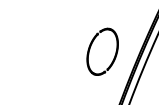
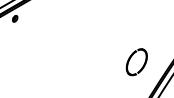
part: (102, 50) -> (136, 61), size x0.7

